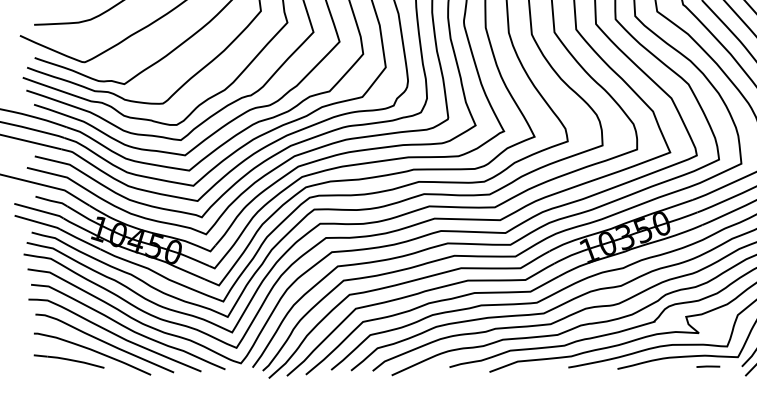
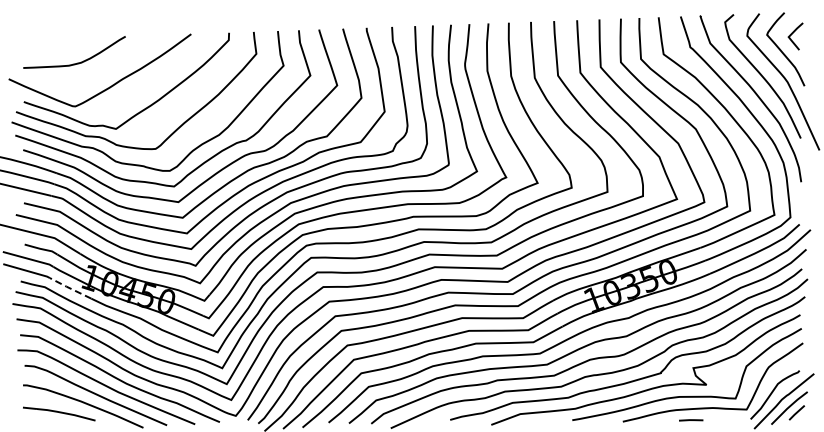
line: (80, 239) -> (70, 288), solid -> dashed
line: (708, 366) -> (691, 420), moved

